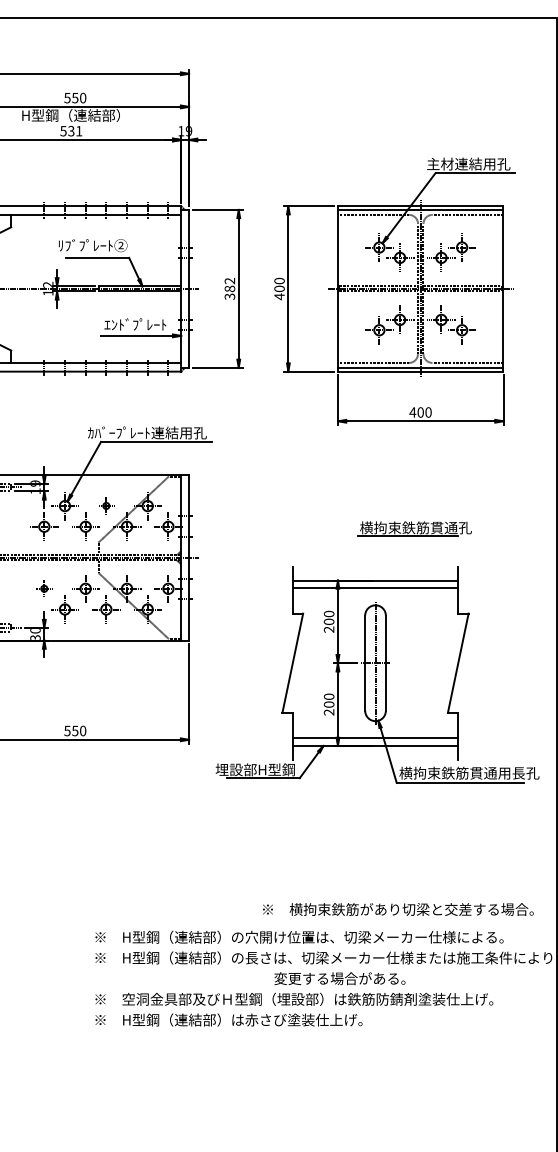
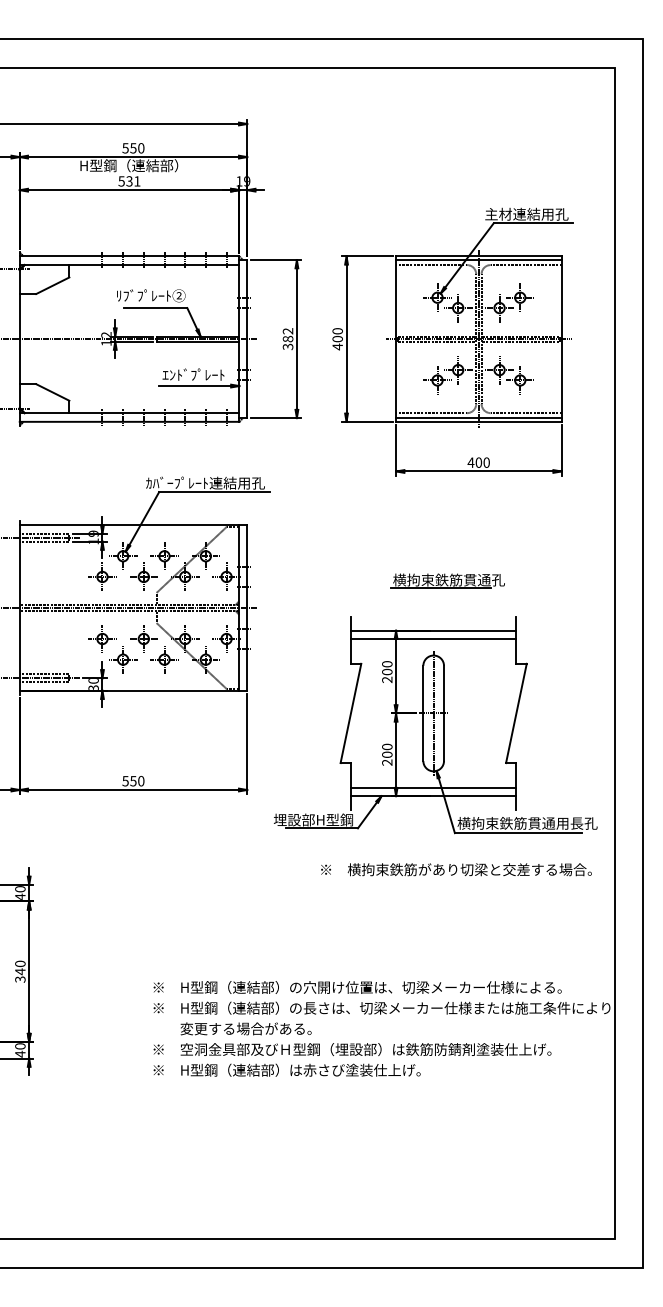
part: (106, 505) -> (164, 555), size x1.67
part: (414, 528) -> (447, 580), moved
part: (44, 588) -> (102, 638), size x1.67
text: (398, 909) -> (456, 869), moved
text: (339, 978) -> (245, 1028), moved

